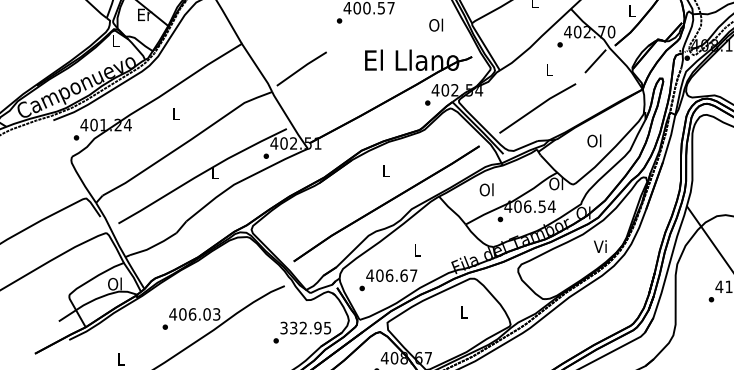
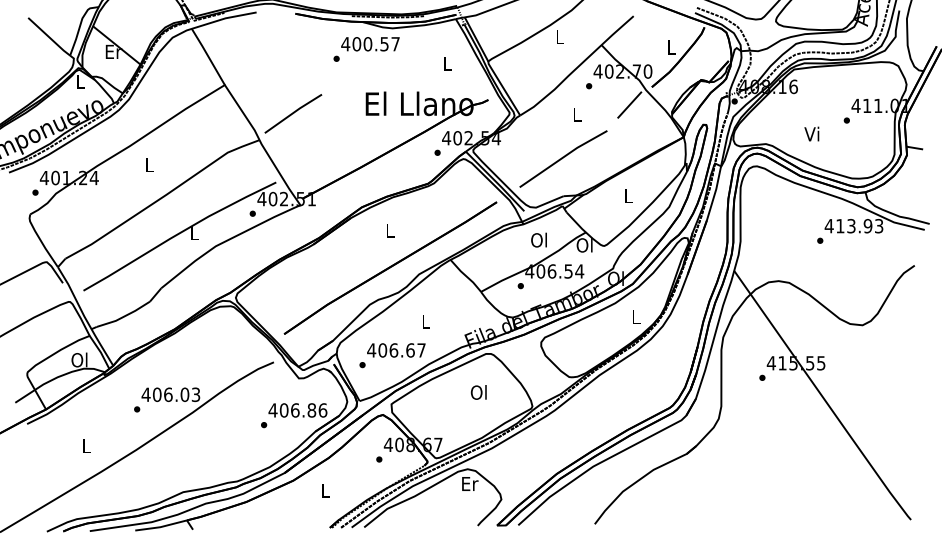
text: (436, 25) -> (447, 63), Ol -> L
text: (594, 140) -> (628, 195), Ol -> L
text: (486, 189) -> (538, 239), moved
text: (599, 246) -> (634, 316), Vi -> L
text: (463, 312) -> (478, 392), L -> Ol
text: (305, 328) -> (297, 410), 332.95 -> 406.86

